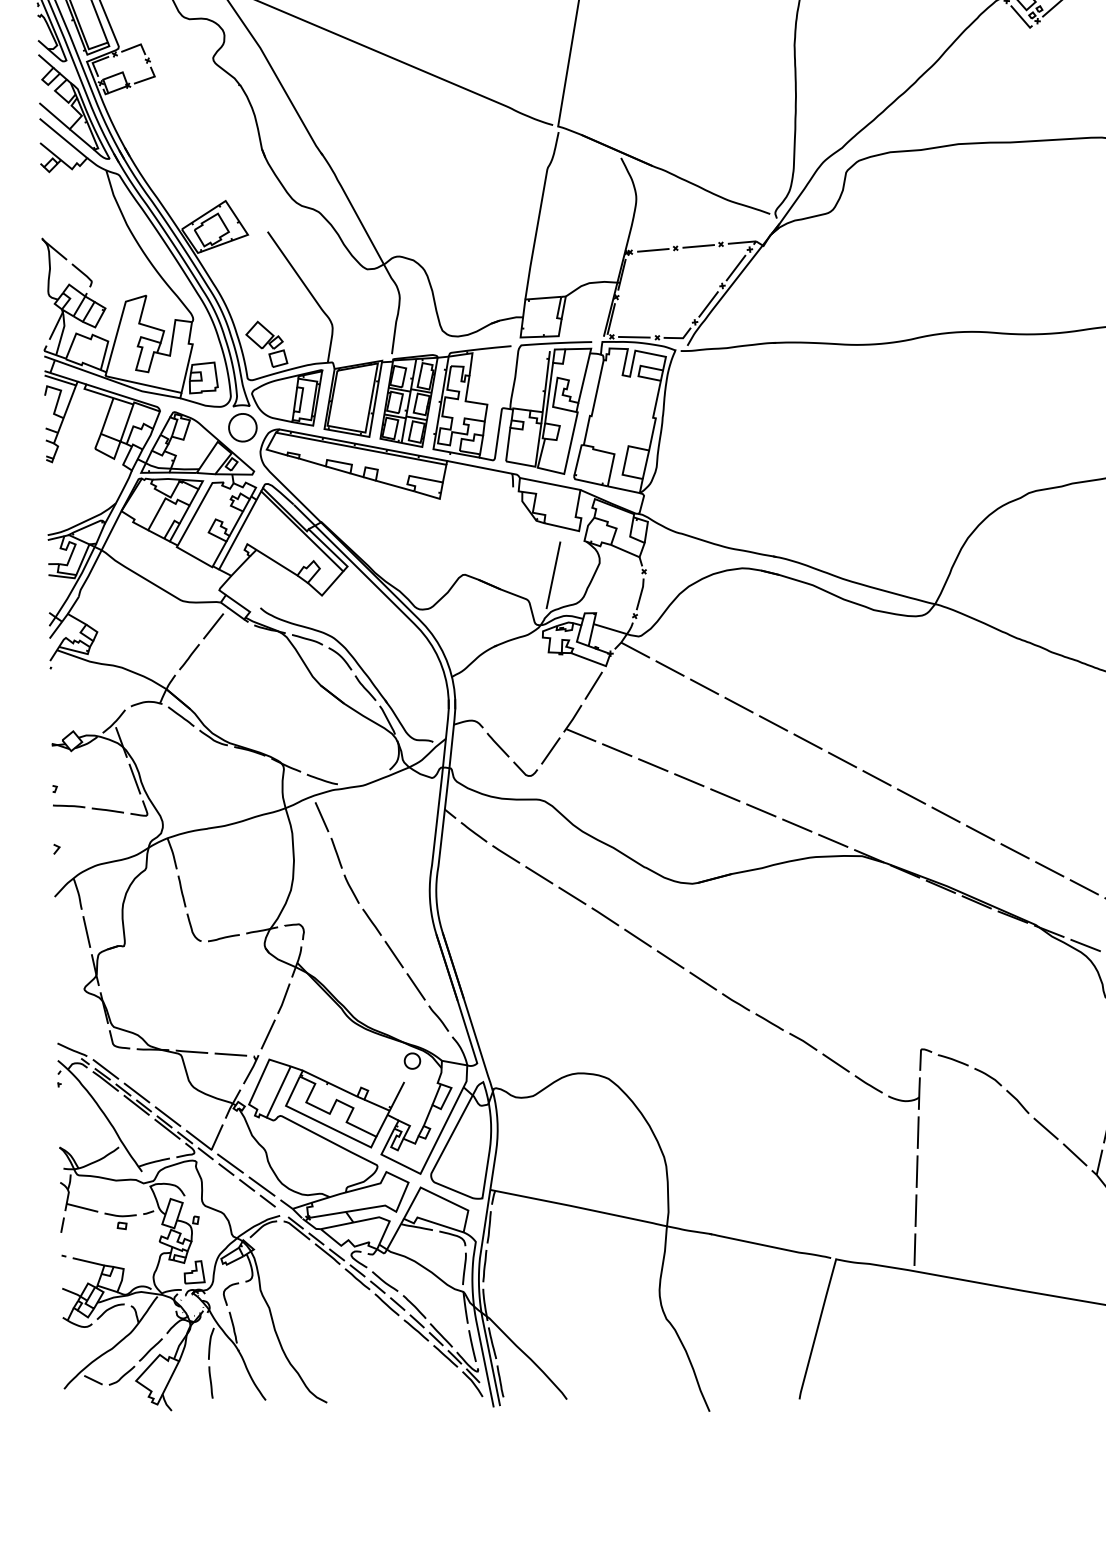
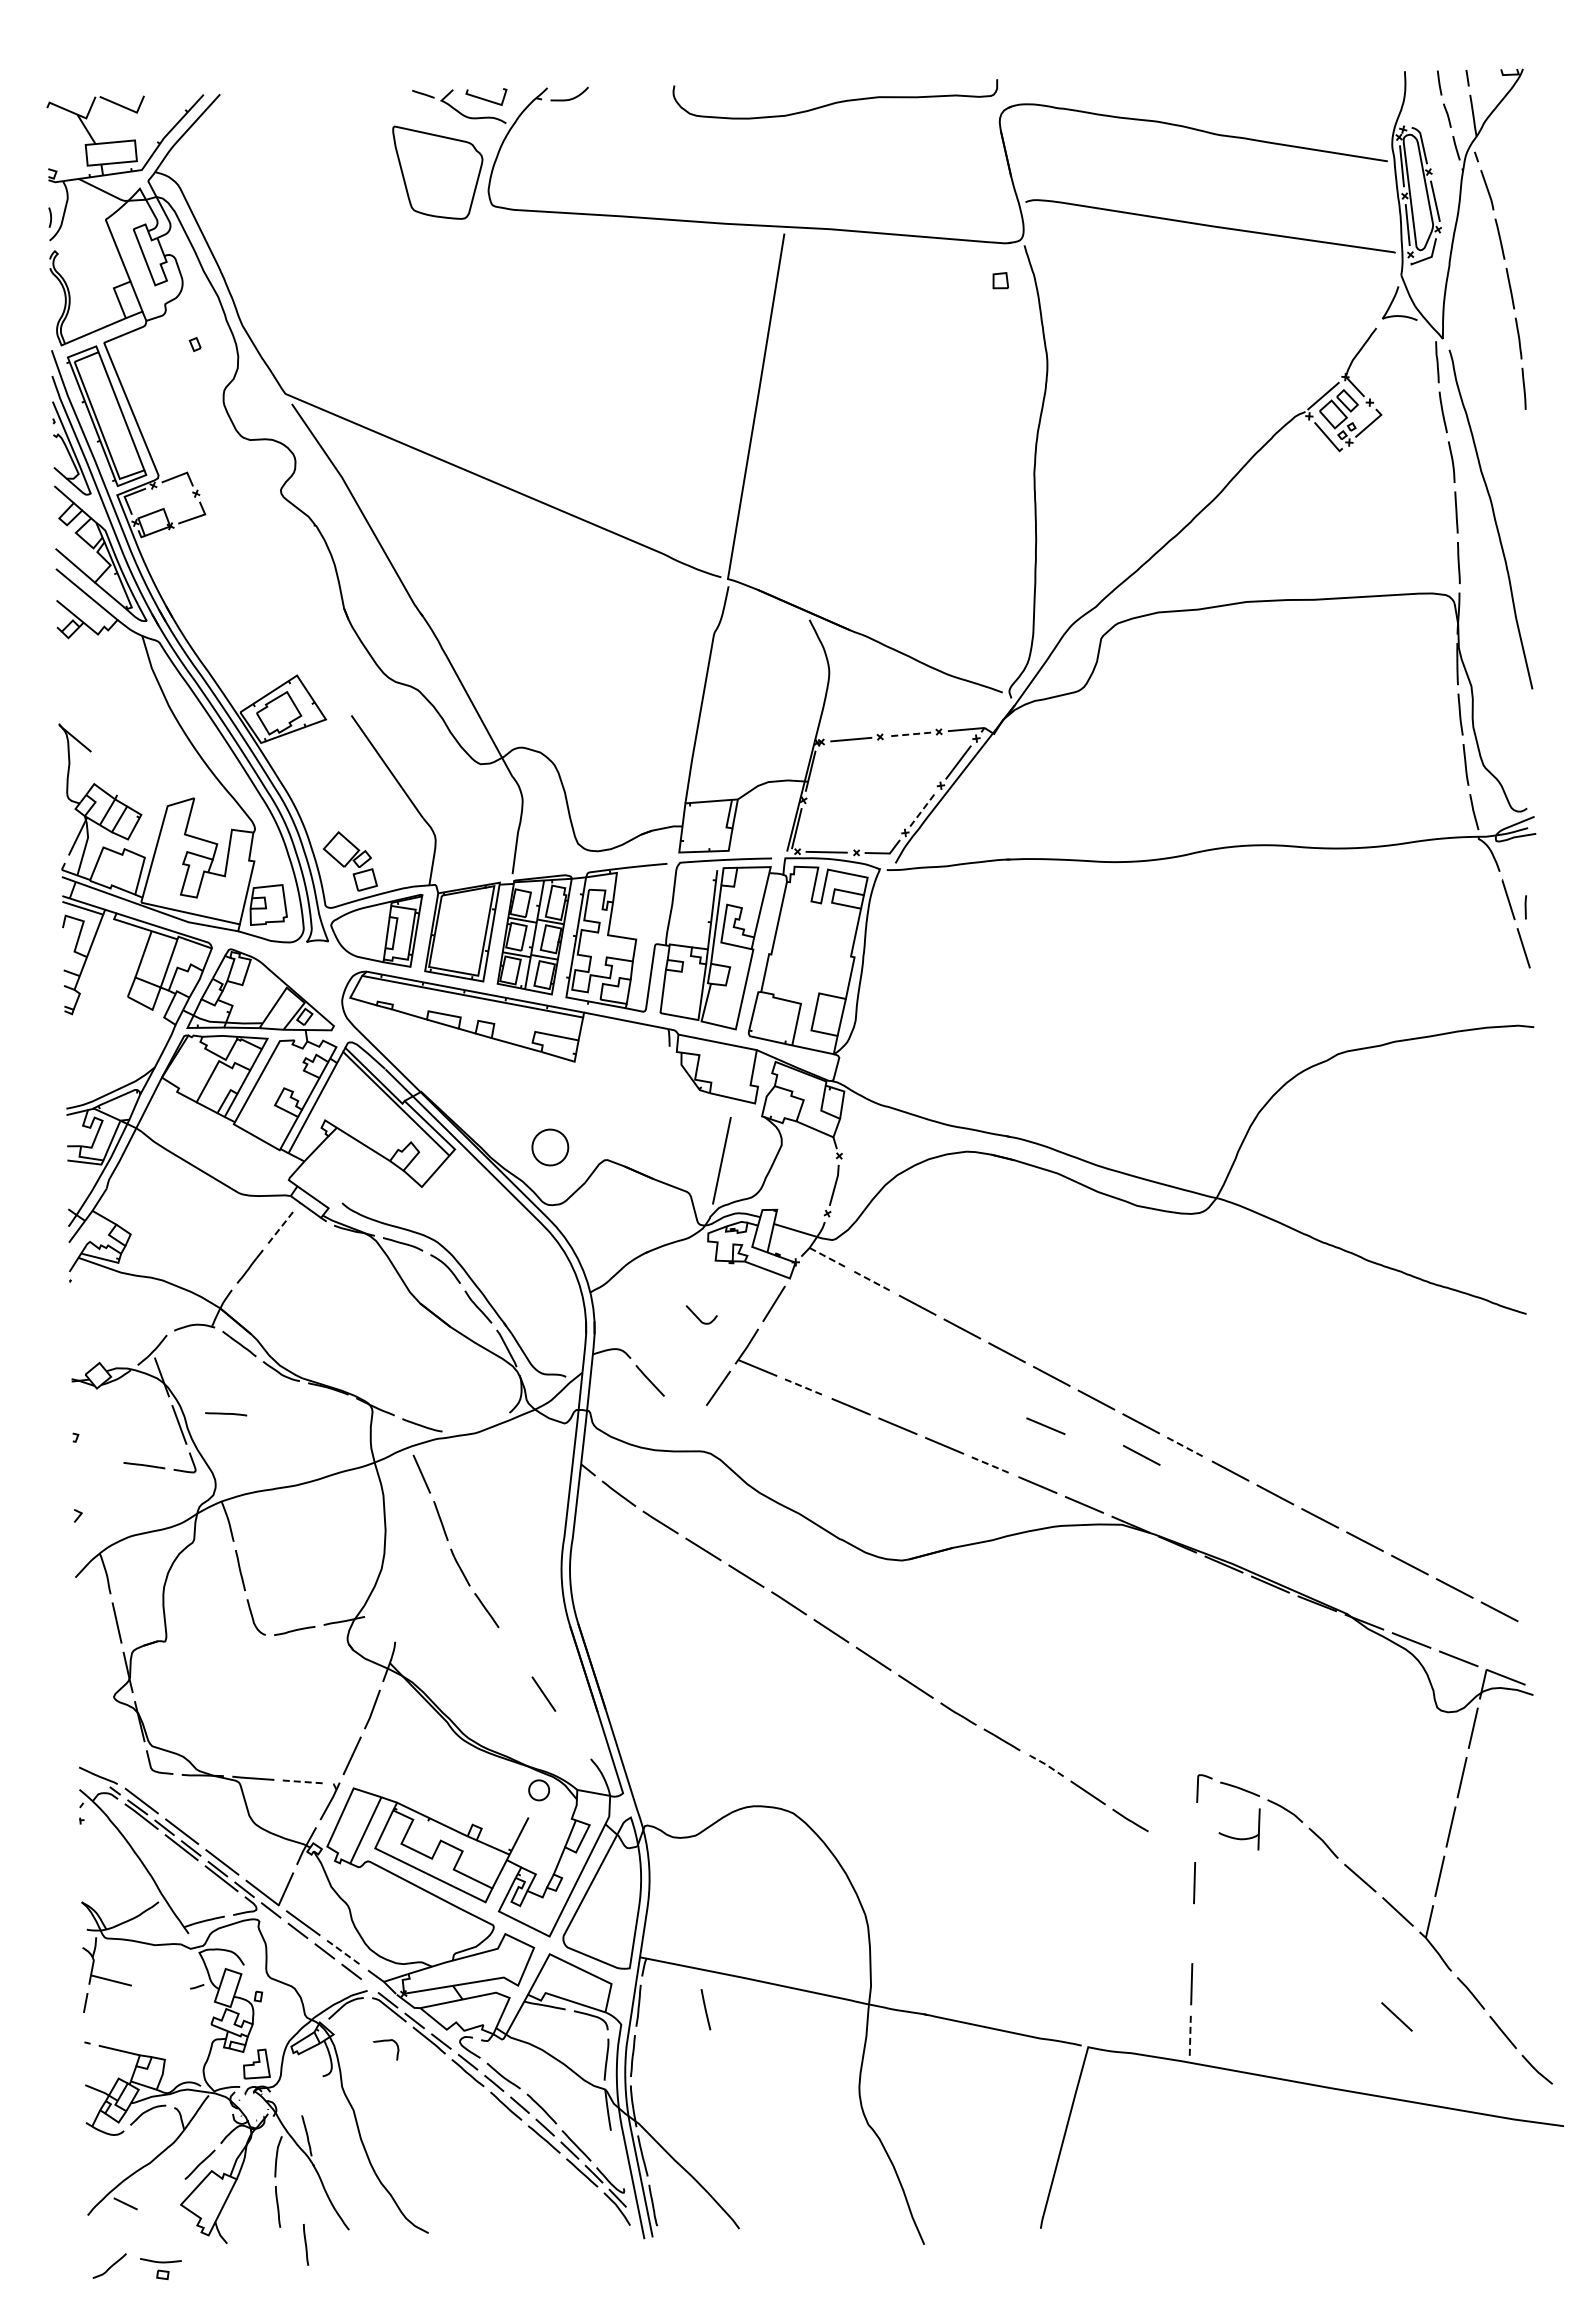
line: (698, 246) -> (909, 734), solid -> dashed
curve: (81, 273) -> (110, 769), removed
line: (709, 304) -> (923, 809), solid -> dashed
part: (243, 427) -> (550, 1147), moved
line: (213, 626) -> (281, 1226), solid -> dashed
line: (635, 650) -> (828, 1258), solid -> dashed
line: (670, 668) -> (873, 1281), solid -> dashed
line: (617, 750) -> (804, 1387), solid -> dashed
curve: (523, 771) -> (698, 1317), moved
line: (803, 779) -> (1045, 1425), added
line: (911, 796) -> (1186, 1447), solid -> dashed
line: (877, 802) -> (1141, 1455), added
line: (69, 806) -> (226, 1414), moved
line: (761, 810) -> (991, 1465), solid -> dashed
curve: (293, 925) -> (385, 2041), moved
line: (394, 953) -> (515, 1651), removed
line: (438, 1018) -> (573, 1735), removed
line: (803, 1041) -> (1045, 1764), solid -> dashed
line: (231, 1055) -> (304, 1782), solid -> dashed
part: (901, 1099) -> (1236, 1837), moved
line: (916, 1171) -> (1192, 1933), removed
line: (262, 1186) -> (344, 1953), solid -> dashed
part: (120, 1221) -> (160, 2269), moved
line: (1074, 1235) -> (1396, 2016), added
line: (915, 1249) -> (1190, 2034), solid -> dashed
curve: (225, 1296) -> (296, 2095), removed
line: (472, 1345) -> (705, 2009), moved
curve: (122, 1376) -> (110, 2266), moved
line: (232, 1411) -> (306, 2244), added

